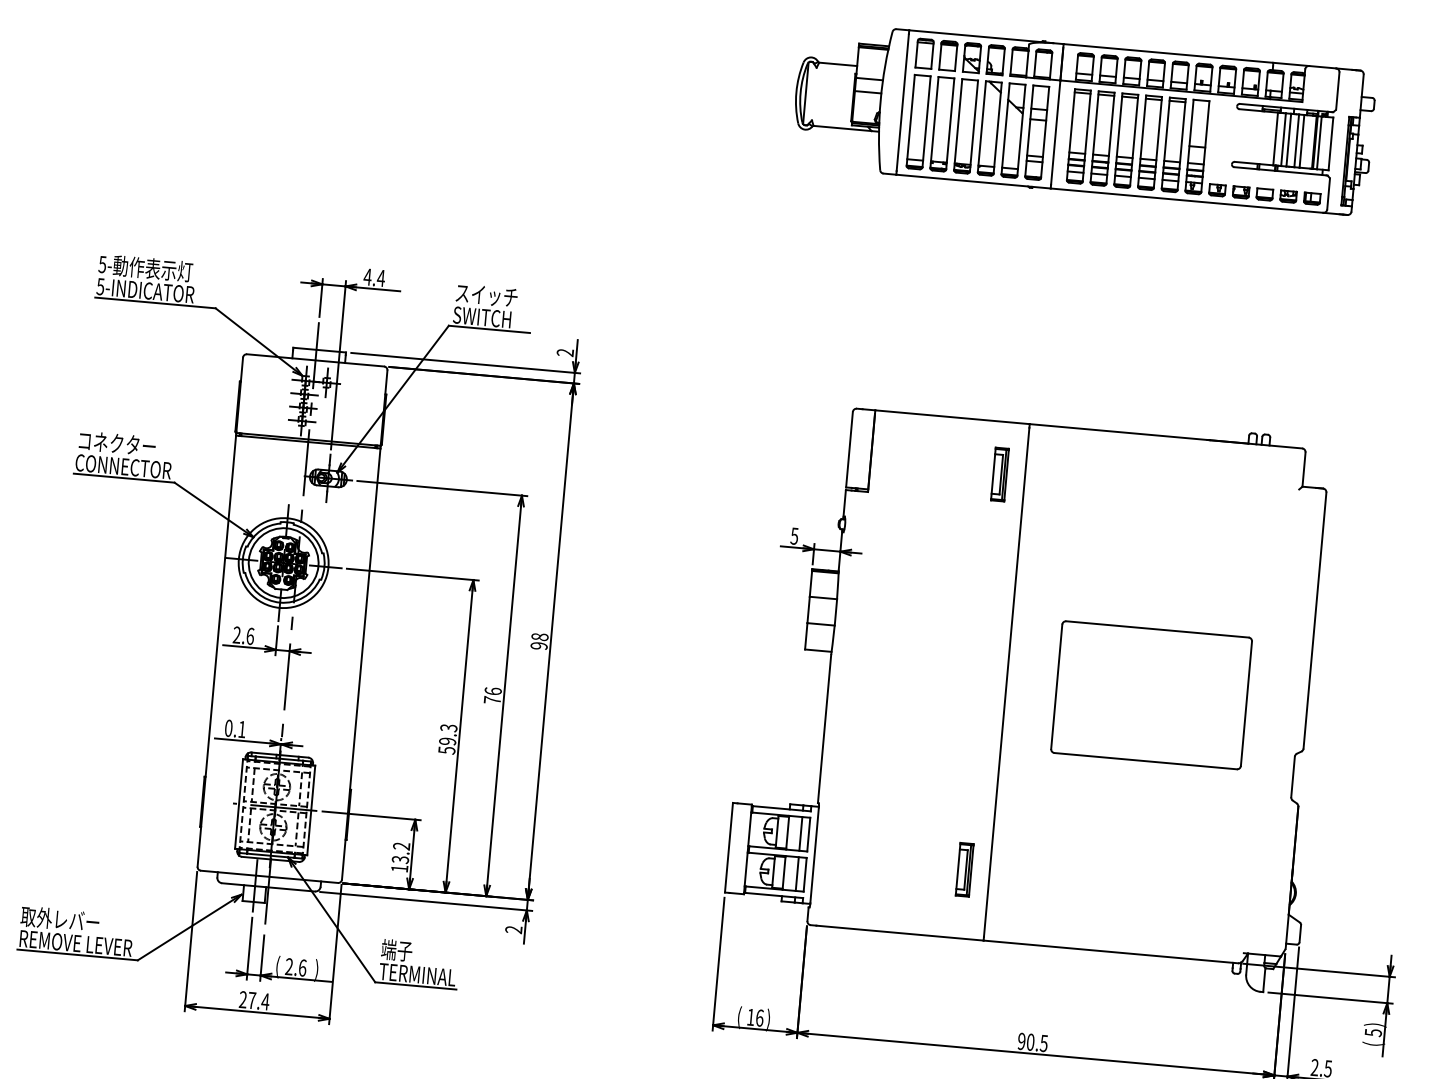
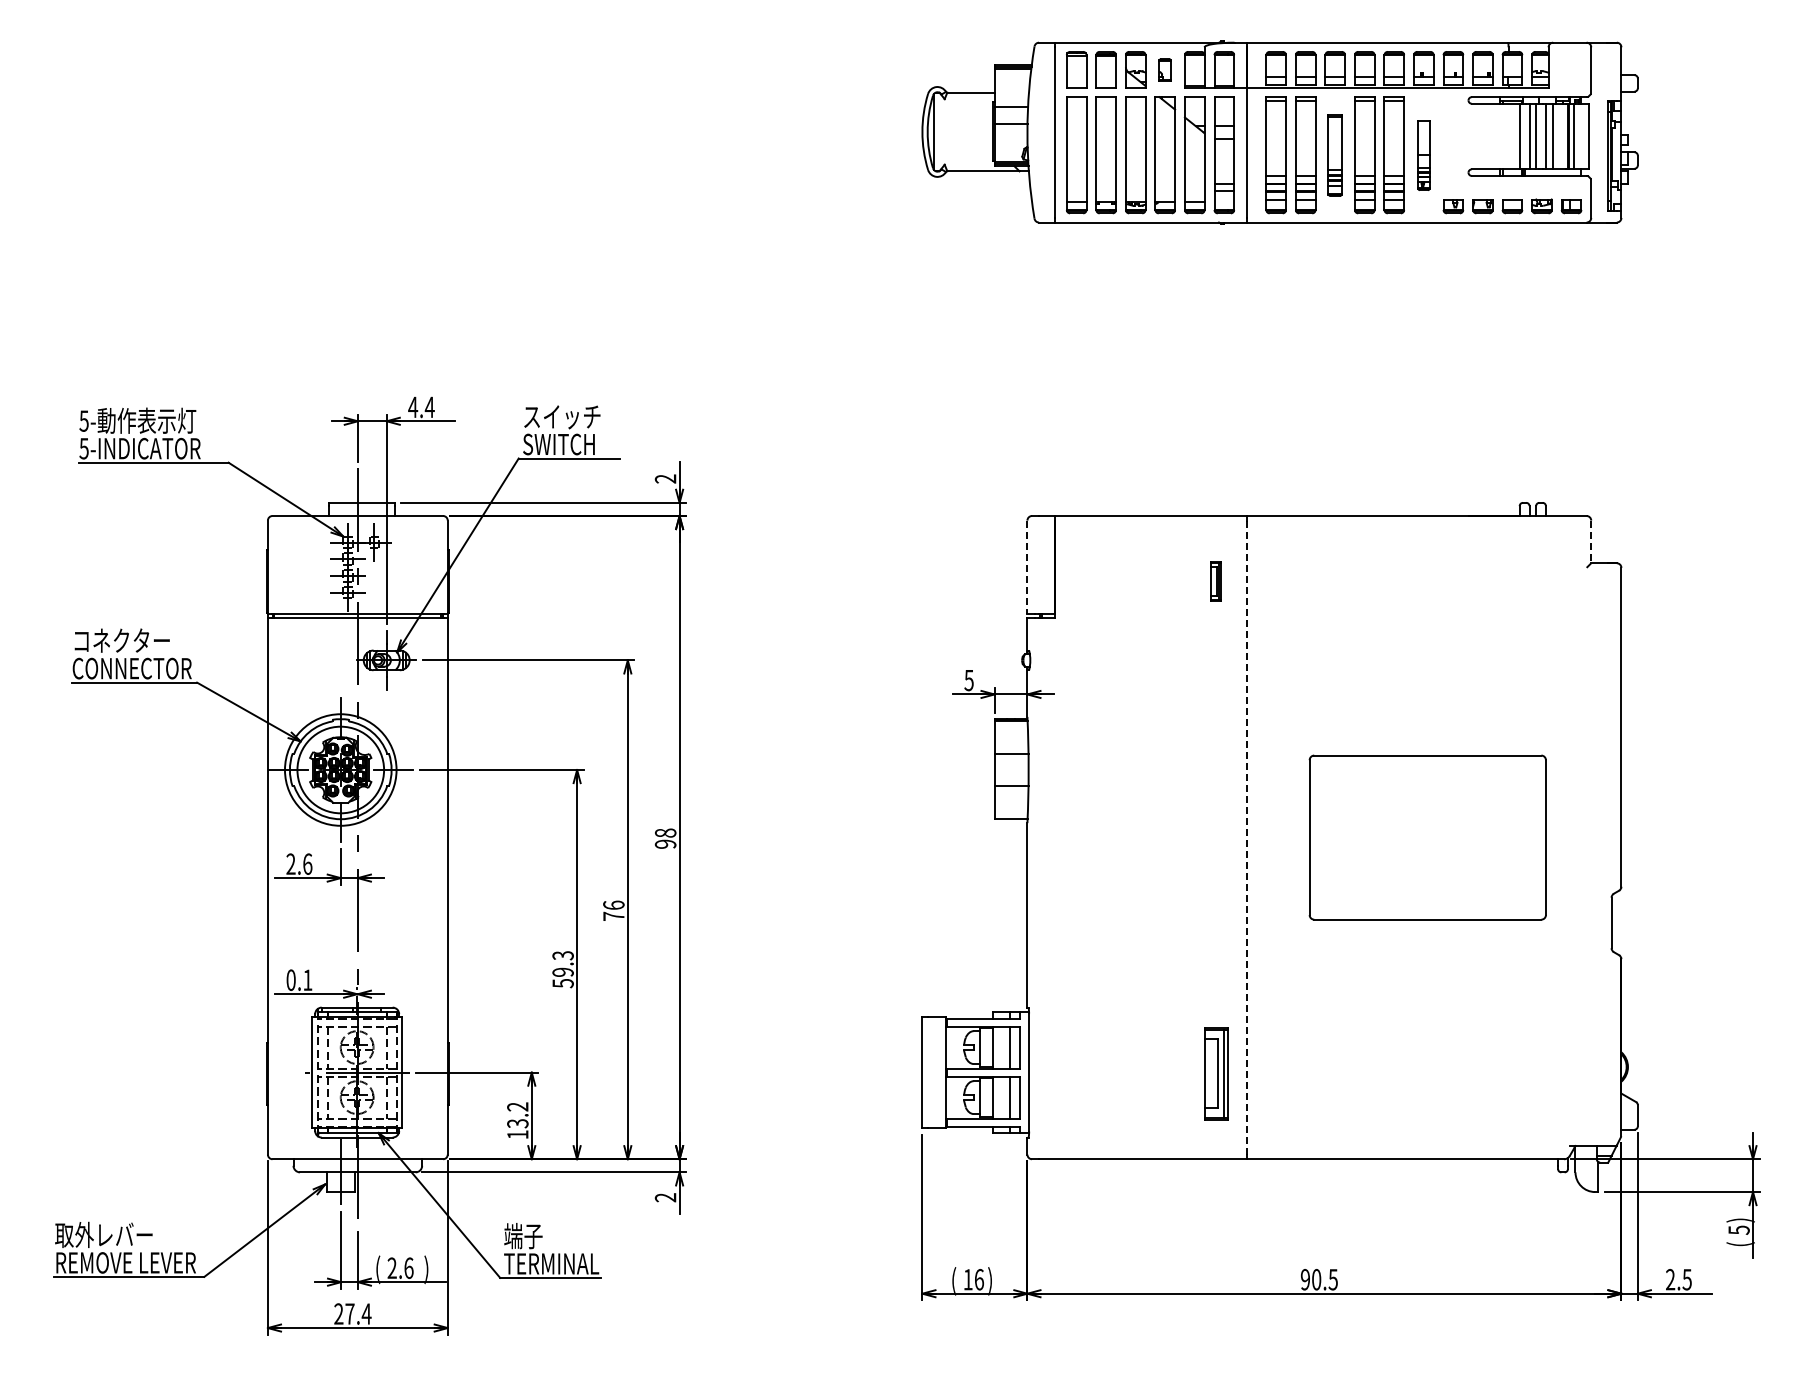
part: (995, 59) -> (1164, 69), size x0.6
part: (1125, 140) -> (1334, 155), size x0.7
part: (1197, 147) -> (1423, 155), size x0.6
line: (849, 449) -> (1027, 567), solid -> dashed
line: (1304, 470) -> (1591, 542), solid -> dashed
part: (999, 474) -> (1215, 581), size x0.6
line: (1006, 683) -> (1247, 838), solid -> dashed
part: (964, 869) -> (1215, 1073), size x1.4

